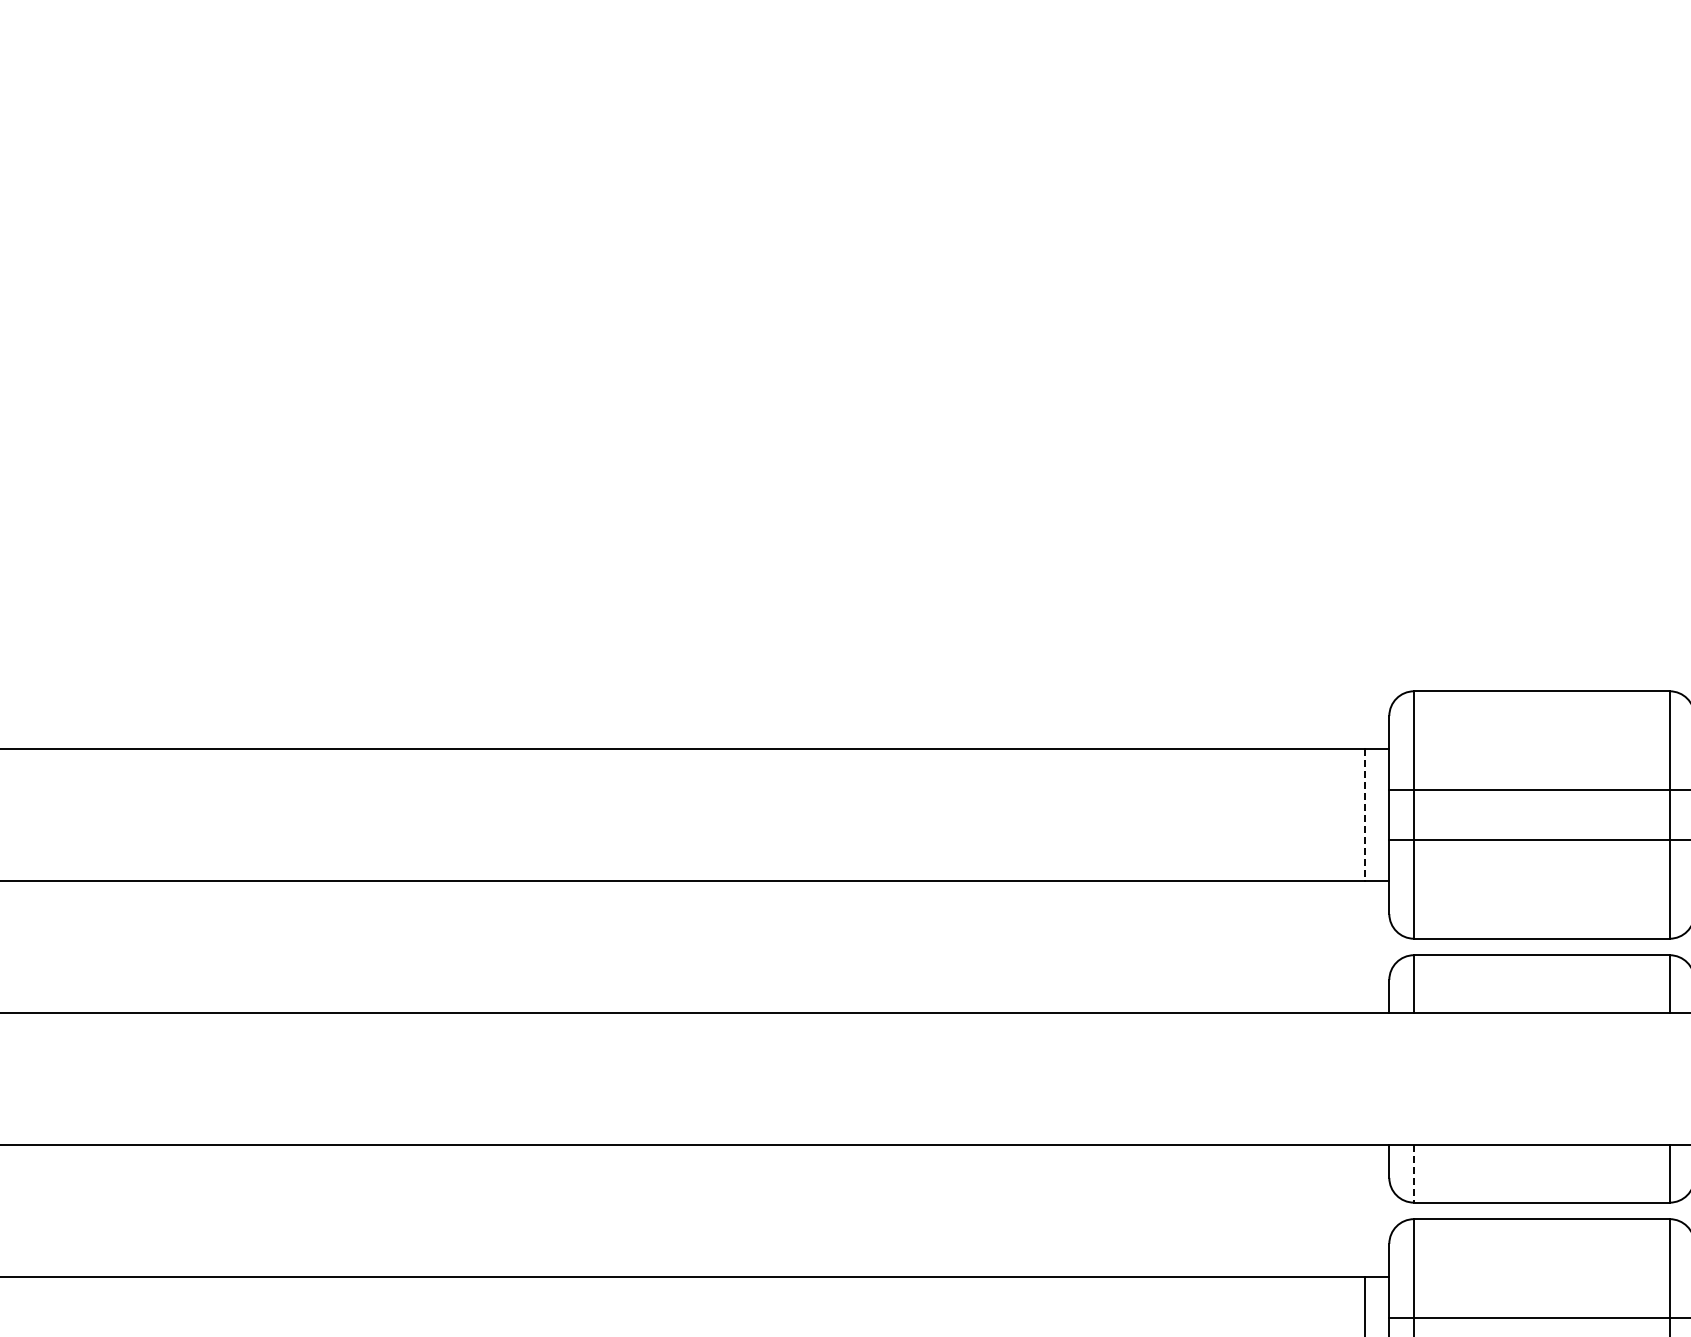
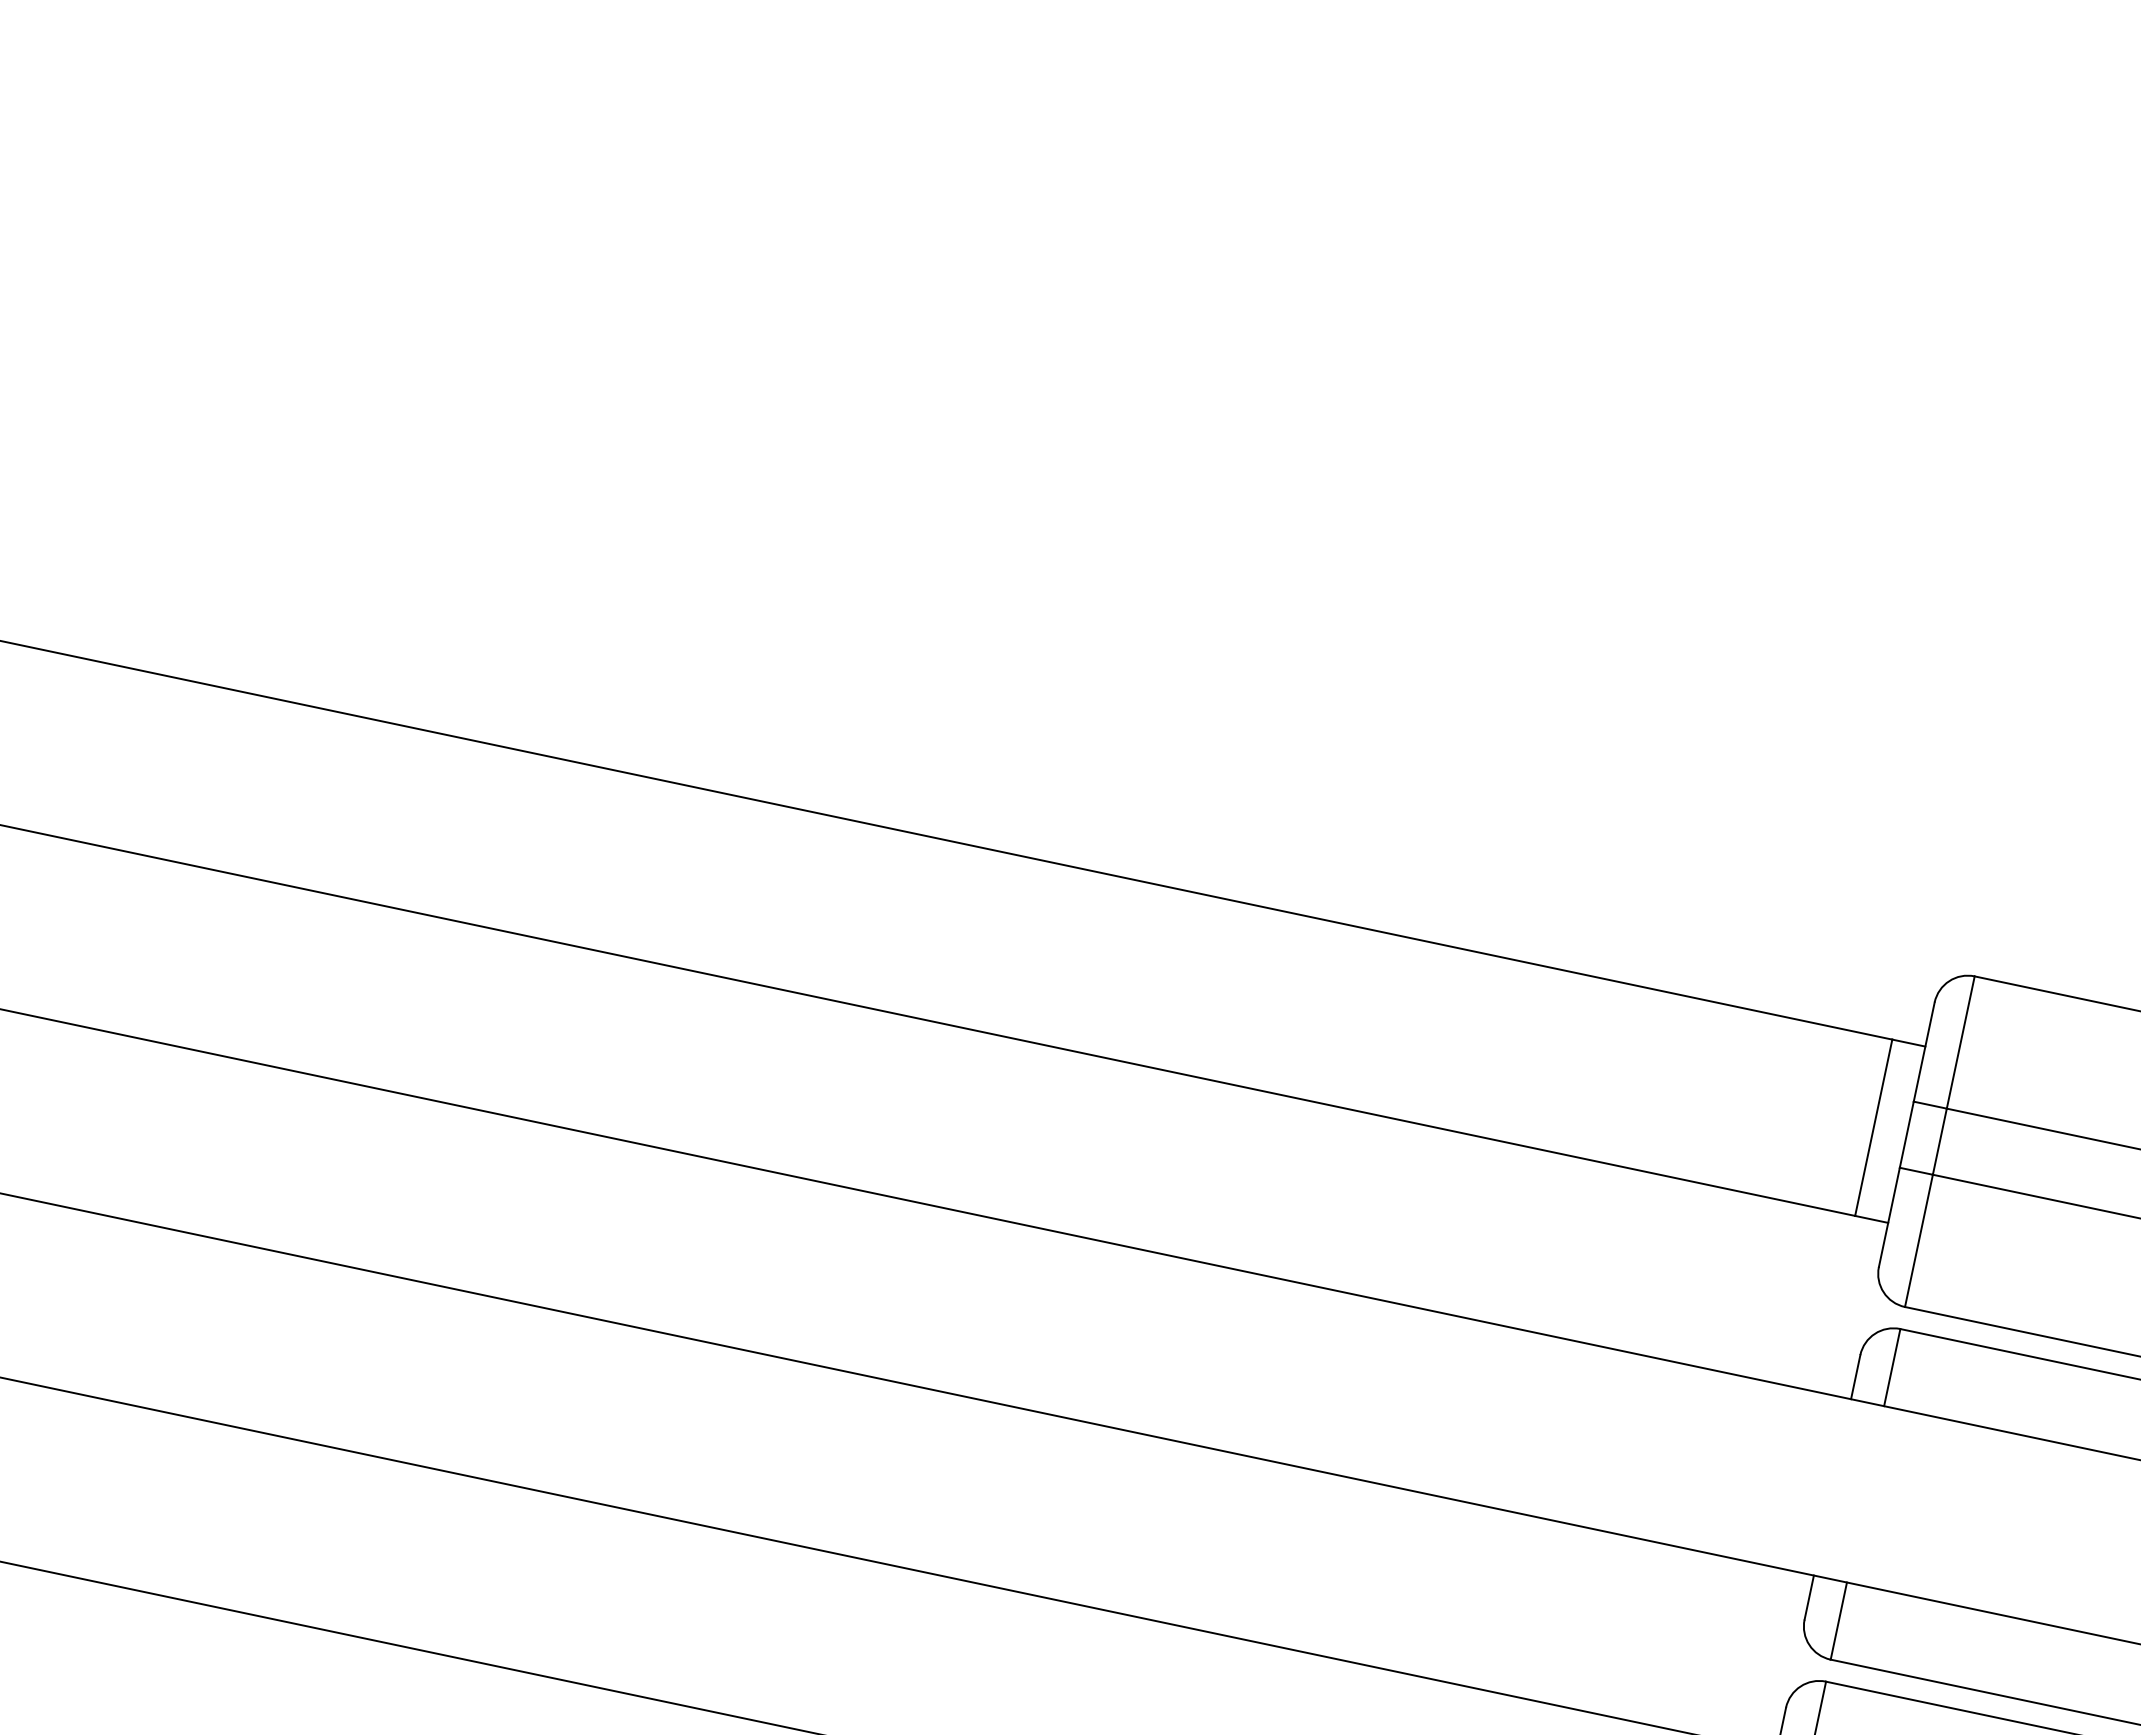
line: (1364, 815) -> (1873, 1128), dashed -> solid
line: (1414, 1173) -> (1839, 1620), dashed -> solid

